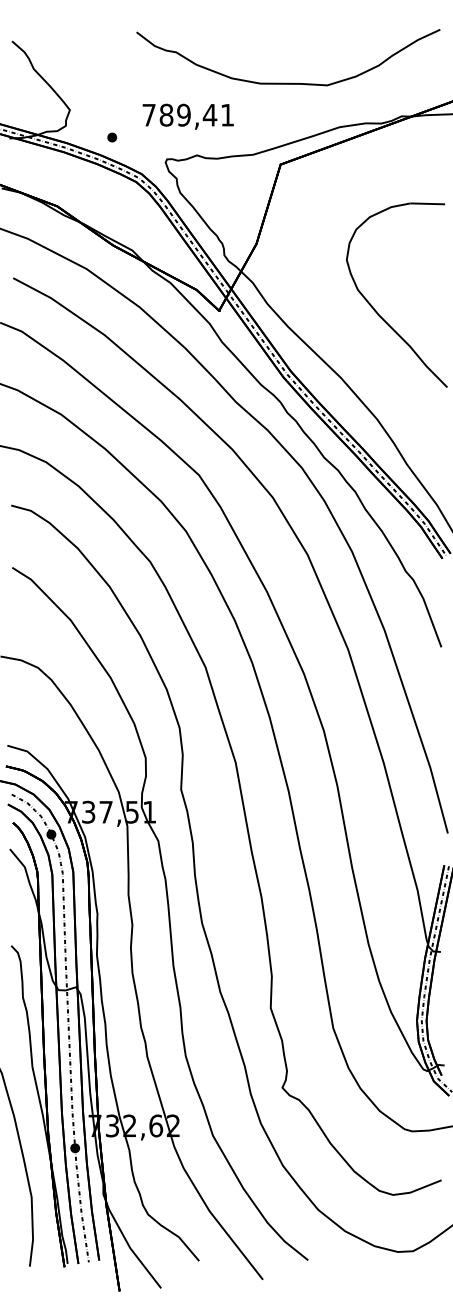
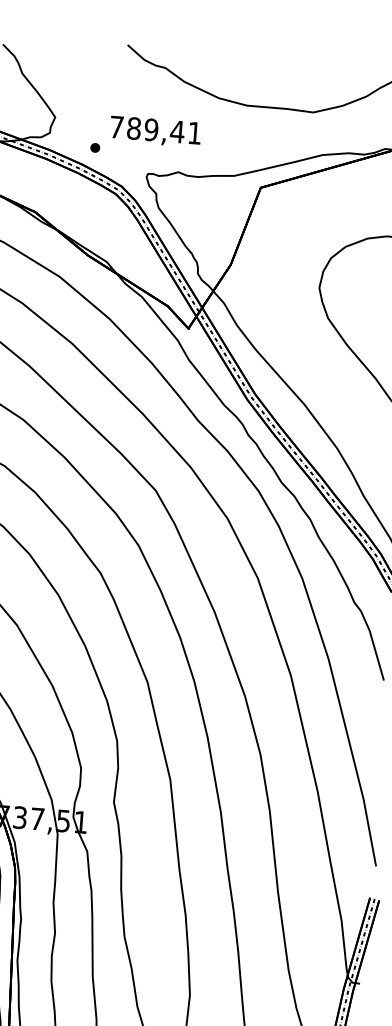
text: (187, 116) -> (154, 131), moved

